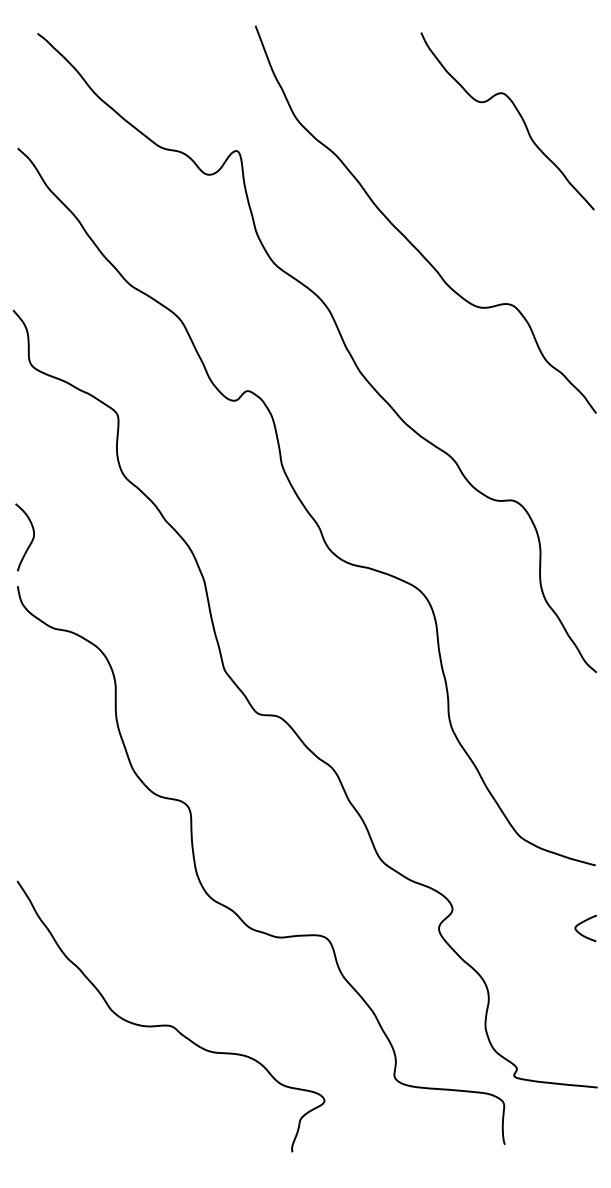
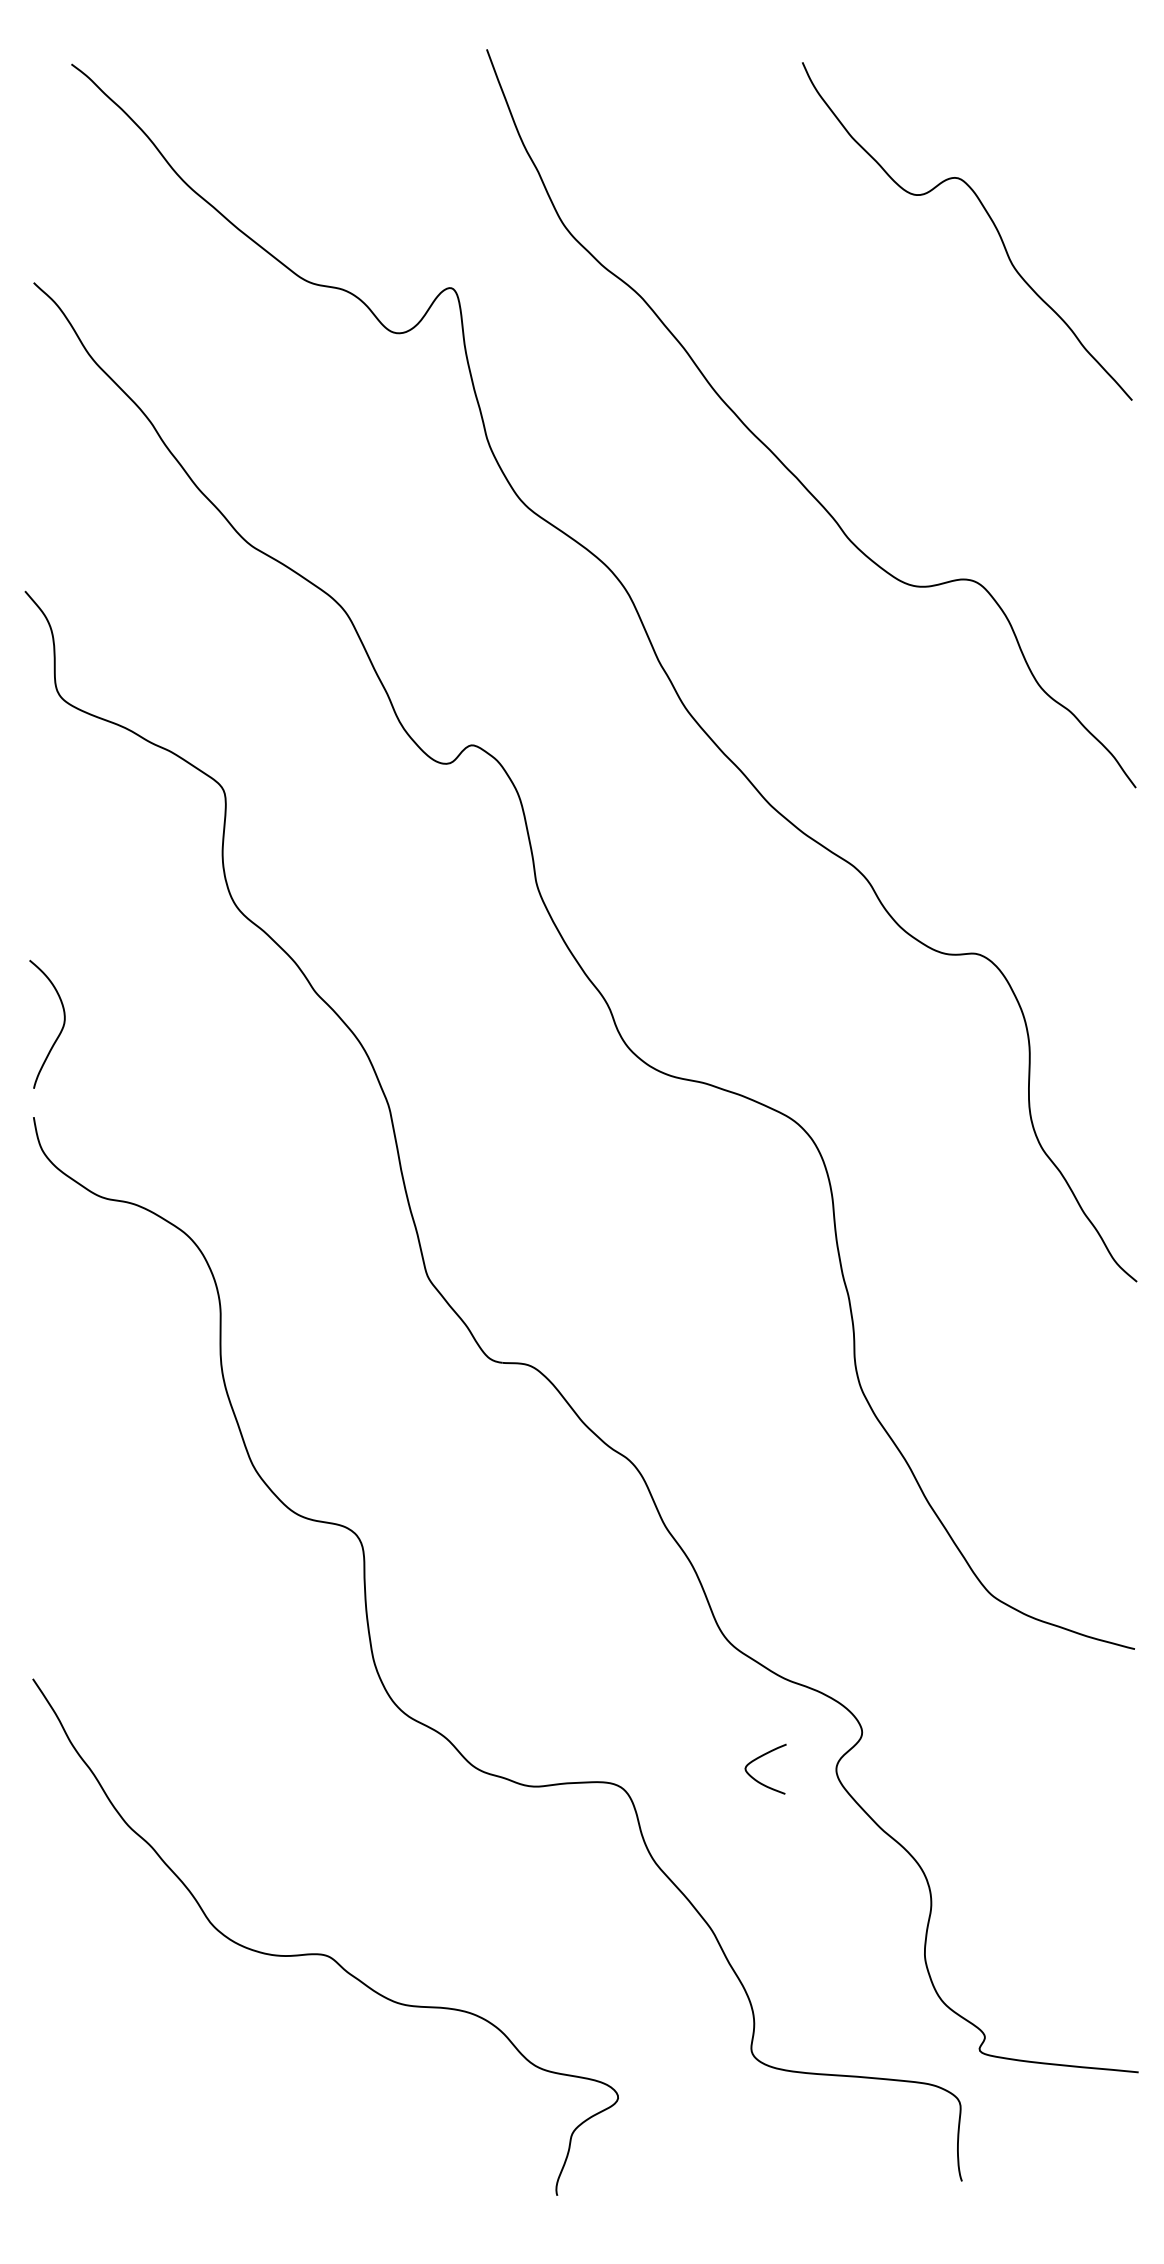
curve: (582, 923) -> (759, 1759), moved

